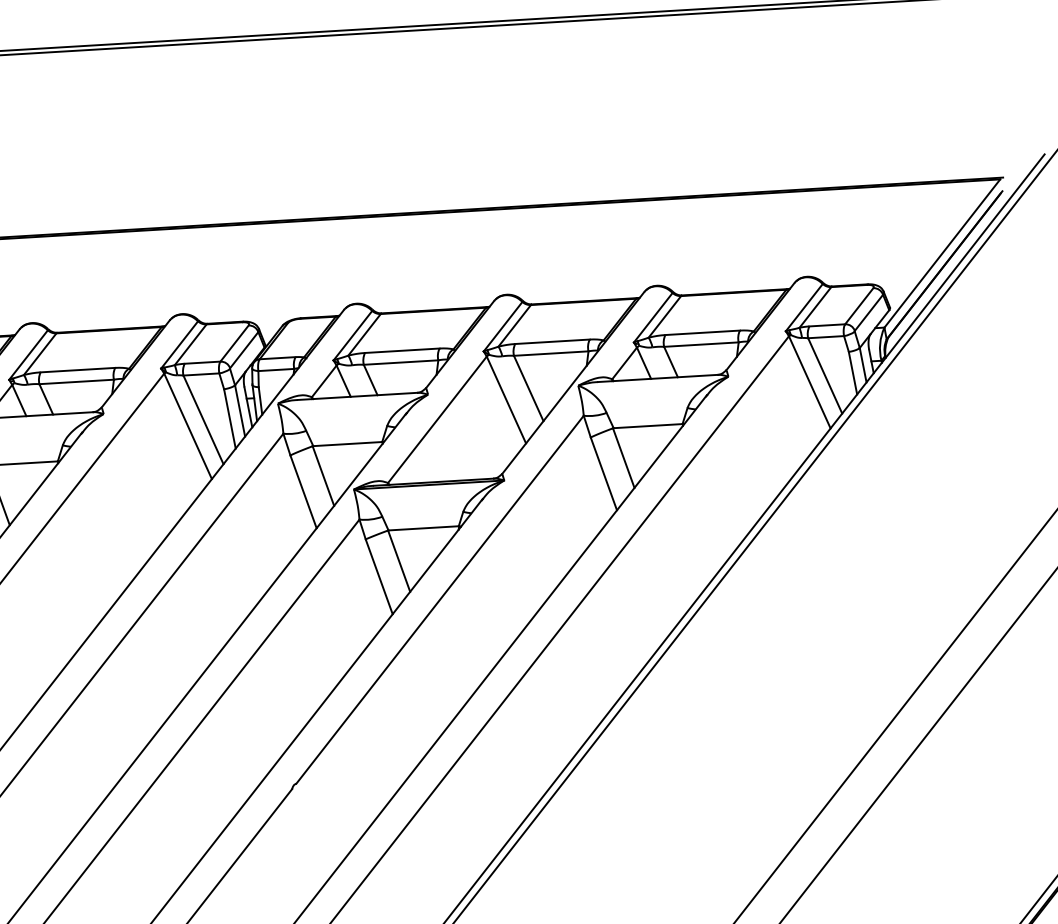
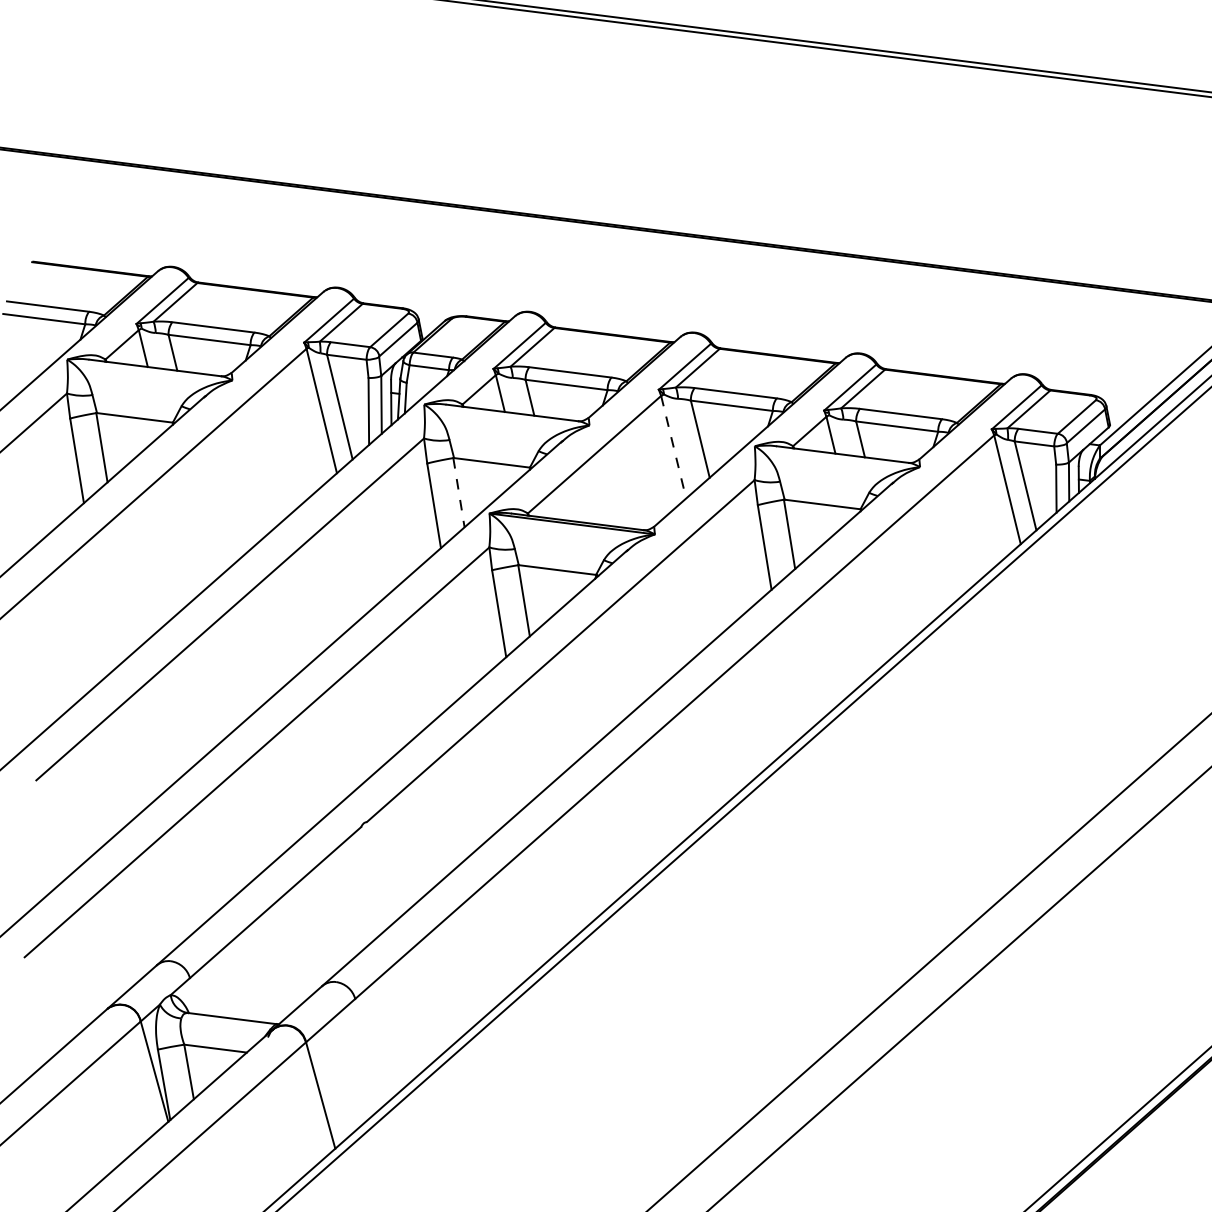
line: (506, 400) -> (673, 447), solid -> dashed
line: (324, 476) -> (459, 493), solid -> dashed

